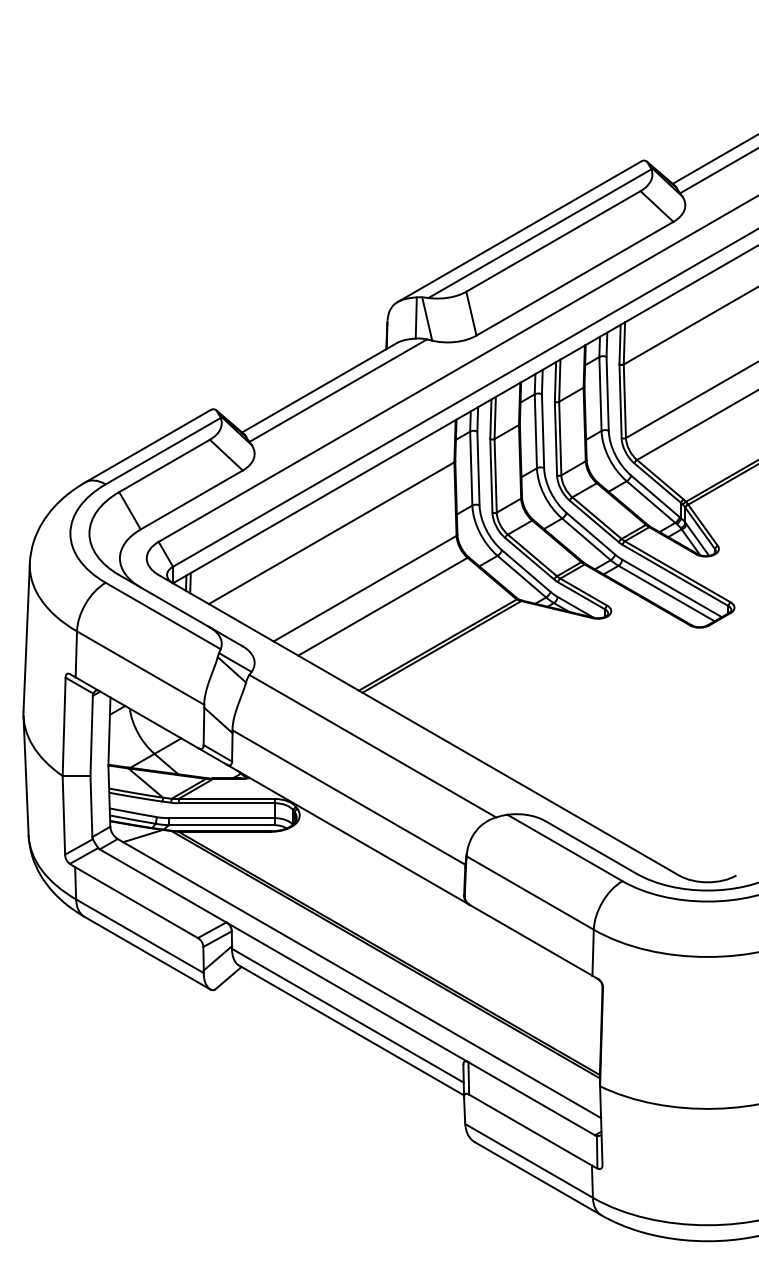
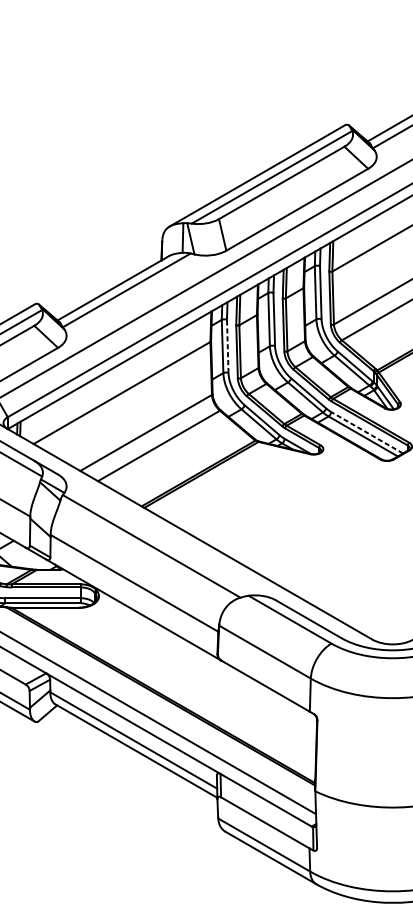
line: (478, 468) -> (227, 346), solid -> dashed
line: (671, 588) -> (366, 432), solid -> dashed

